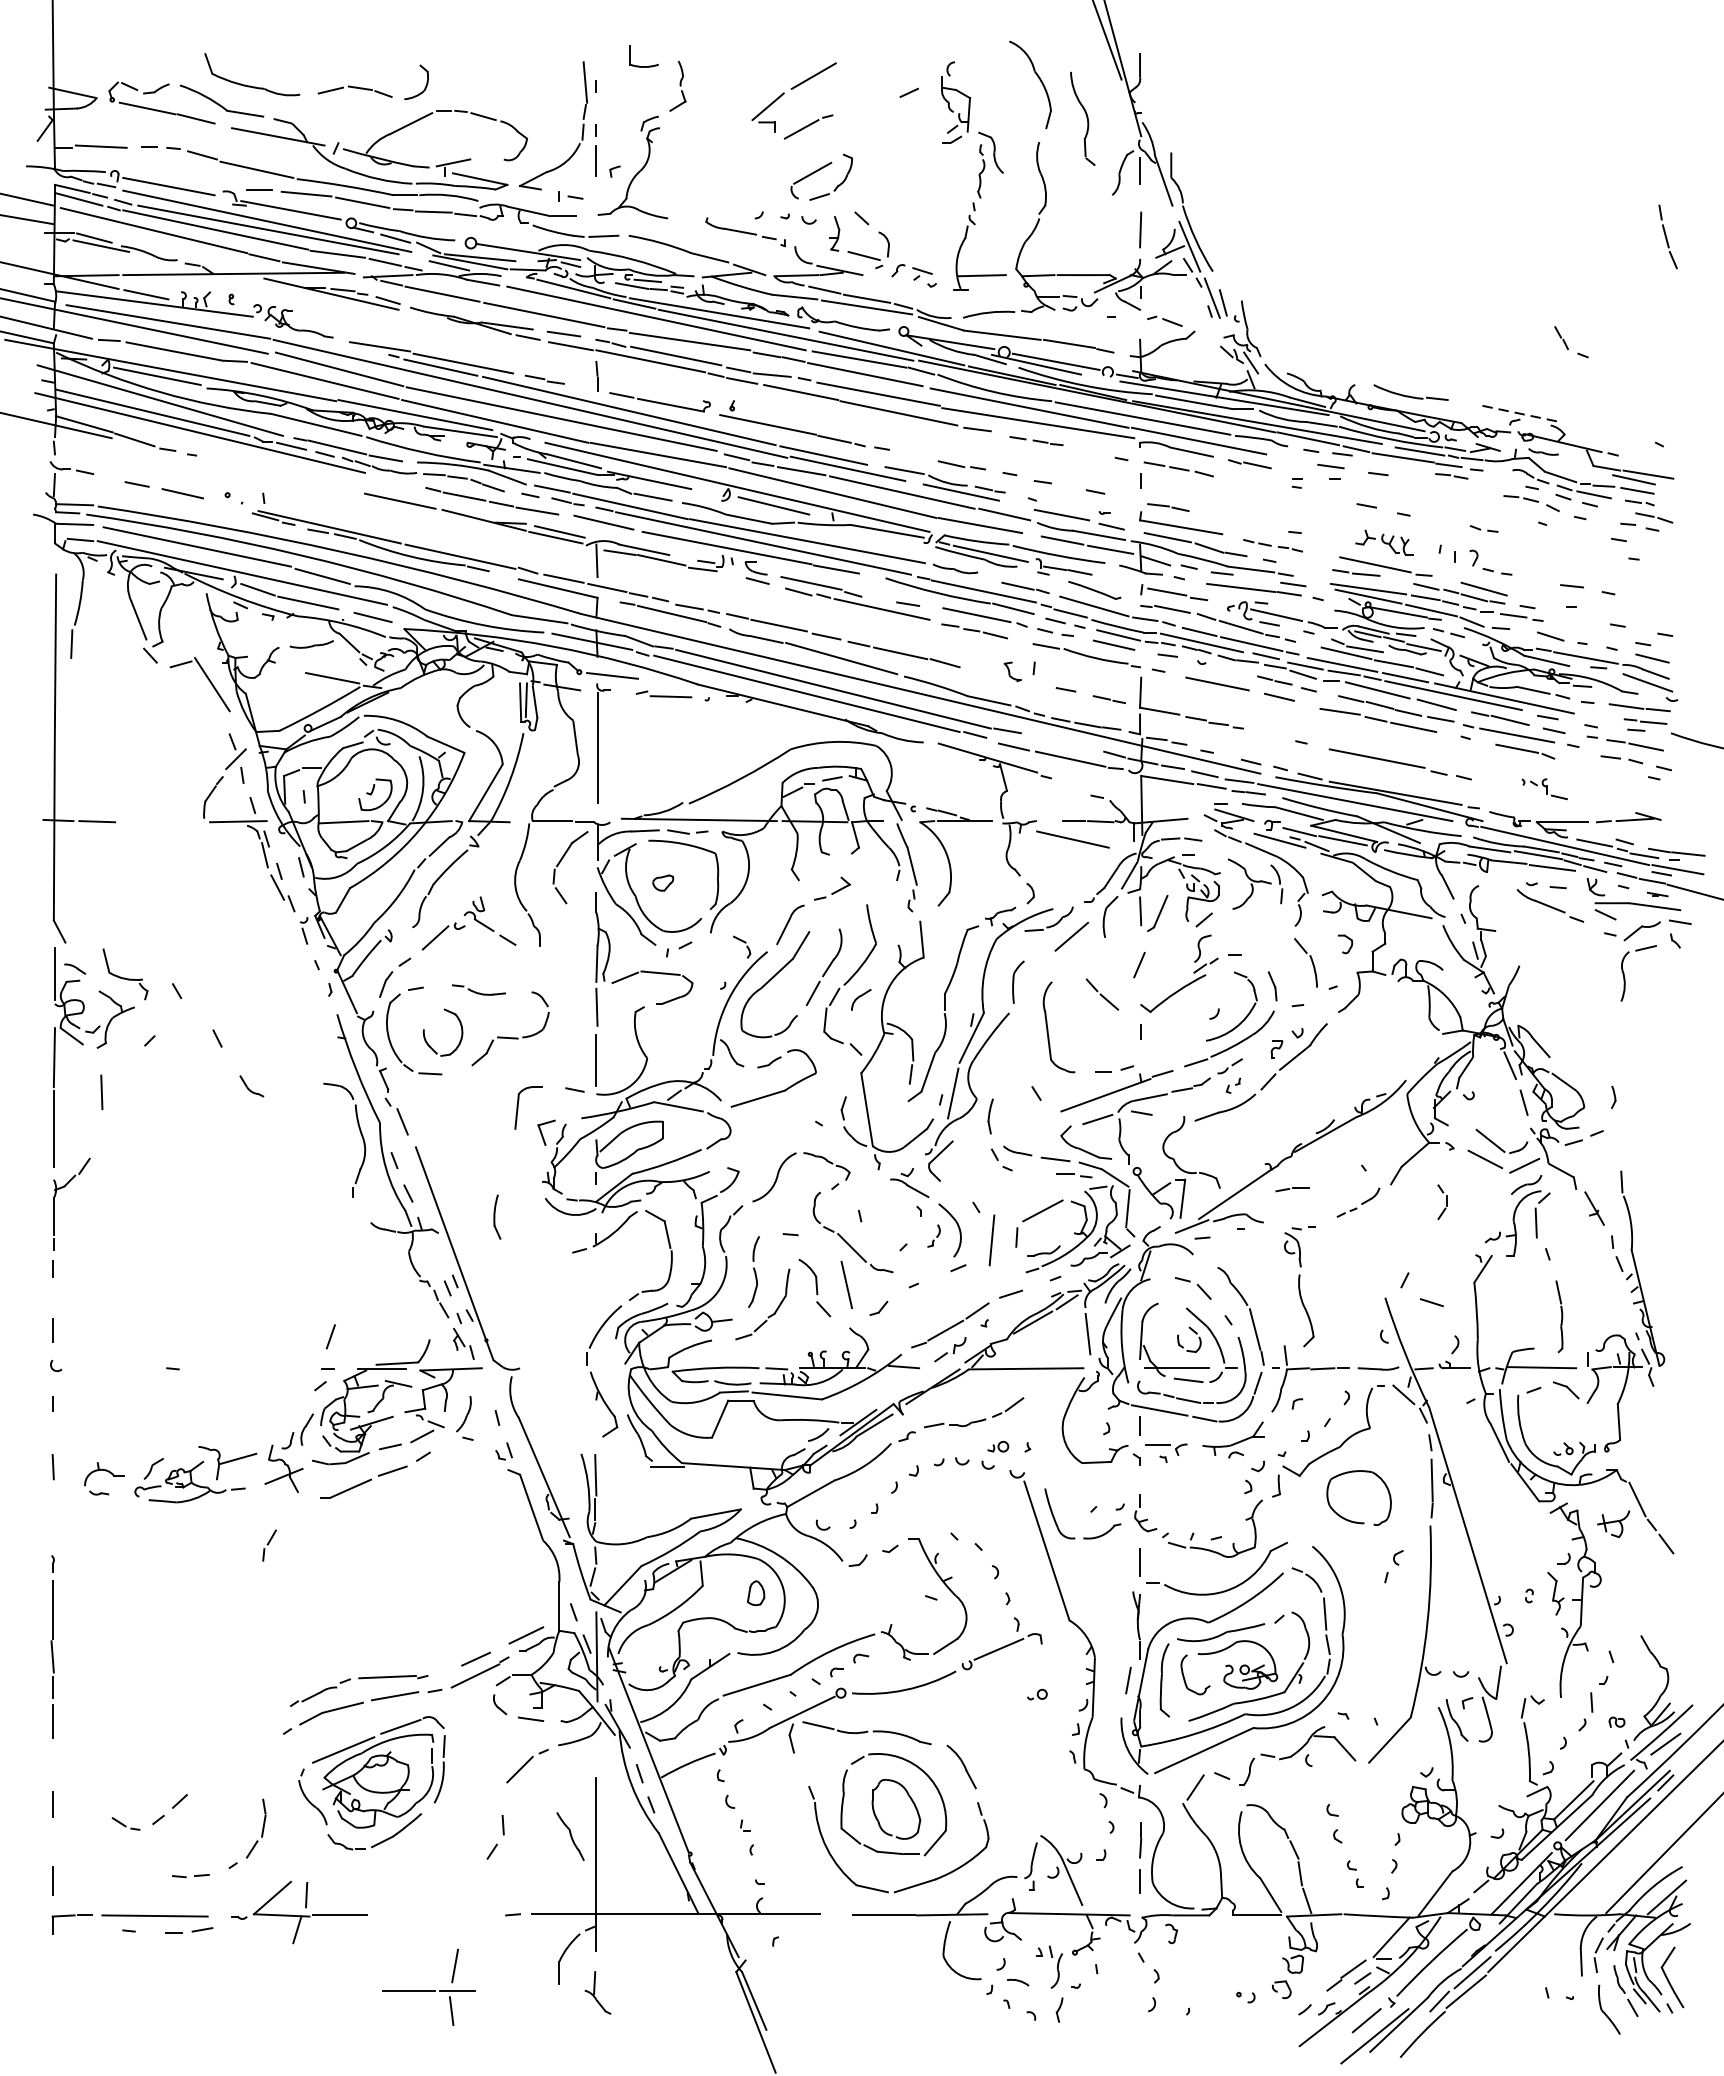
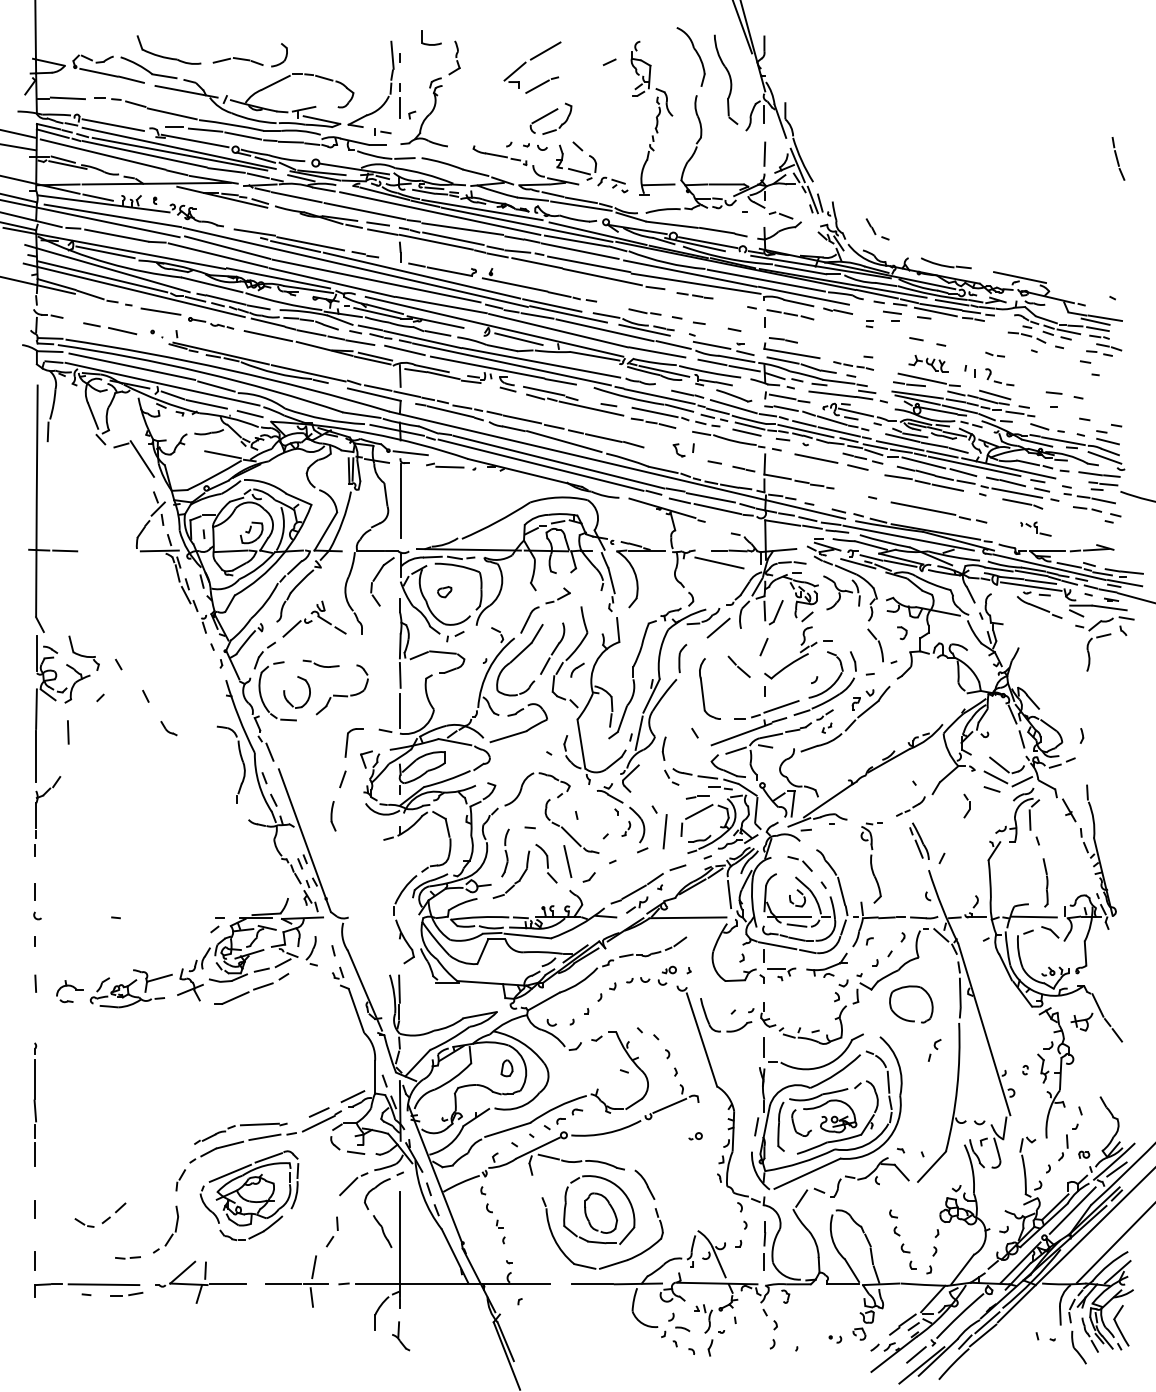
part: (1081, 118) -> (725, 79), size x1.43
part: (1571, 342) -> (877, 229), moved
line: (1521, 413) -> (1020, 277), dashed -> solid
line: (1395, 464) -> (935, 311), added
part: (279, 474) -> (187, 318), added
line: (398, 480) -> (267, 322), added
line: (1059, 741) -> (710, 497), added
line: (1538, 874) -> (1031, 586), added
line: (1165, 1053) -> (781, 706), added
part: (1292, 1189) -> (697, 797), moved
part: (1371, 1253) -> (919, 840), added
line: (1430, 1302) -> (991, 789), moved
line: (330, 1337) -> (342, 779), moved
part: (269, 1545) -> (180, 1180), moved
part: (568, 1766) -> (381, 1184), added
part: (1354, 1873) -> (908, 1256), size x1.43
part: (428, 1987) -> (296, 1281), moved

